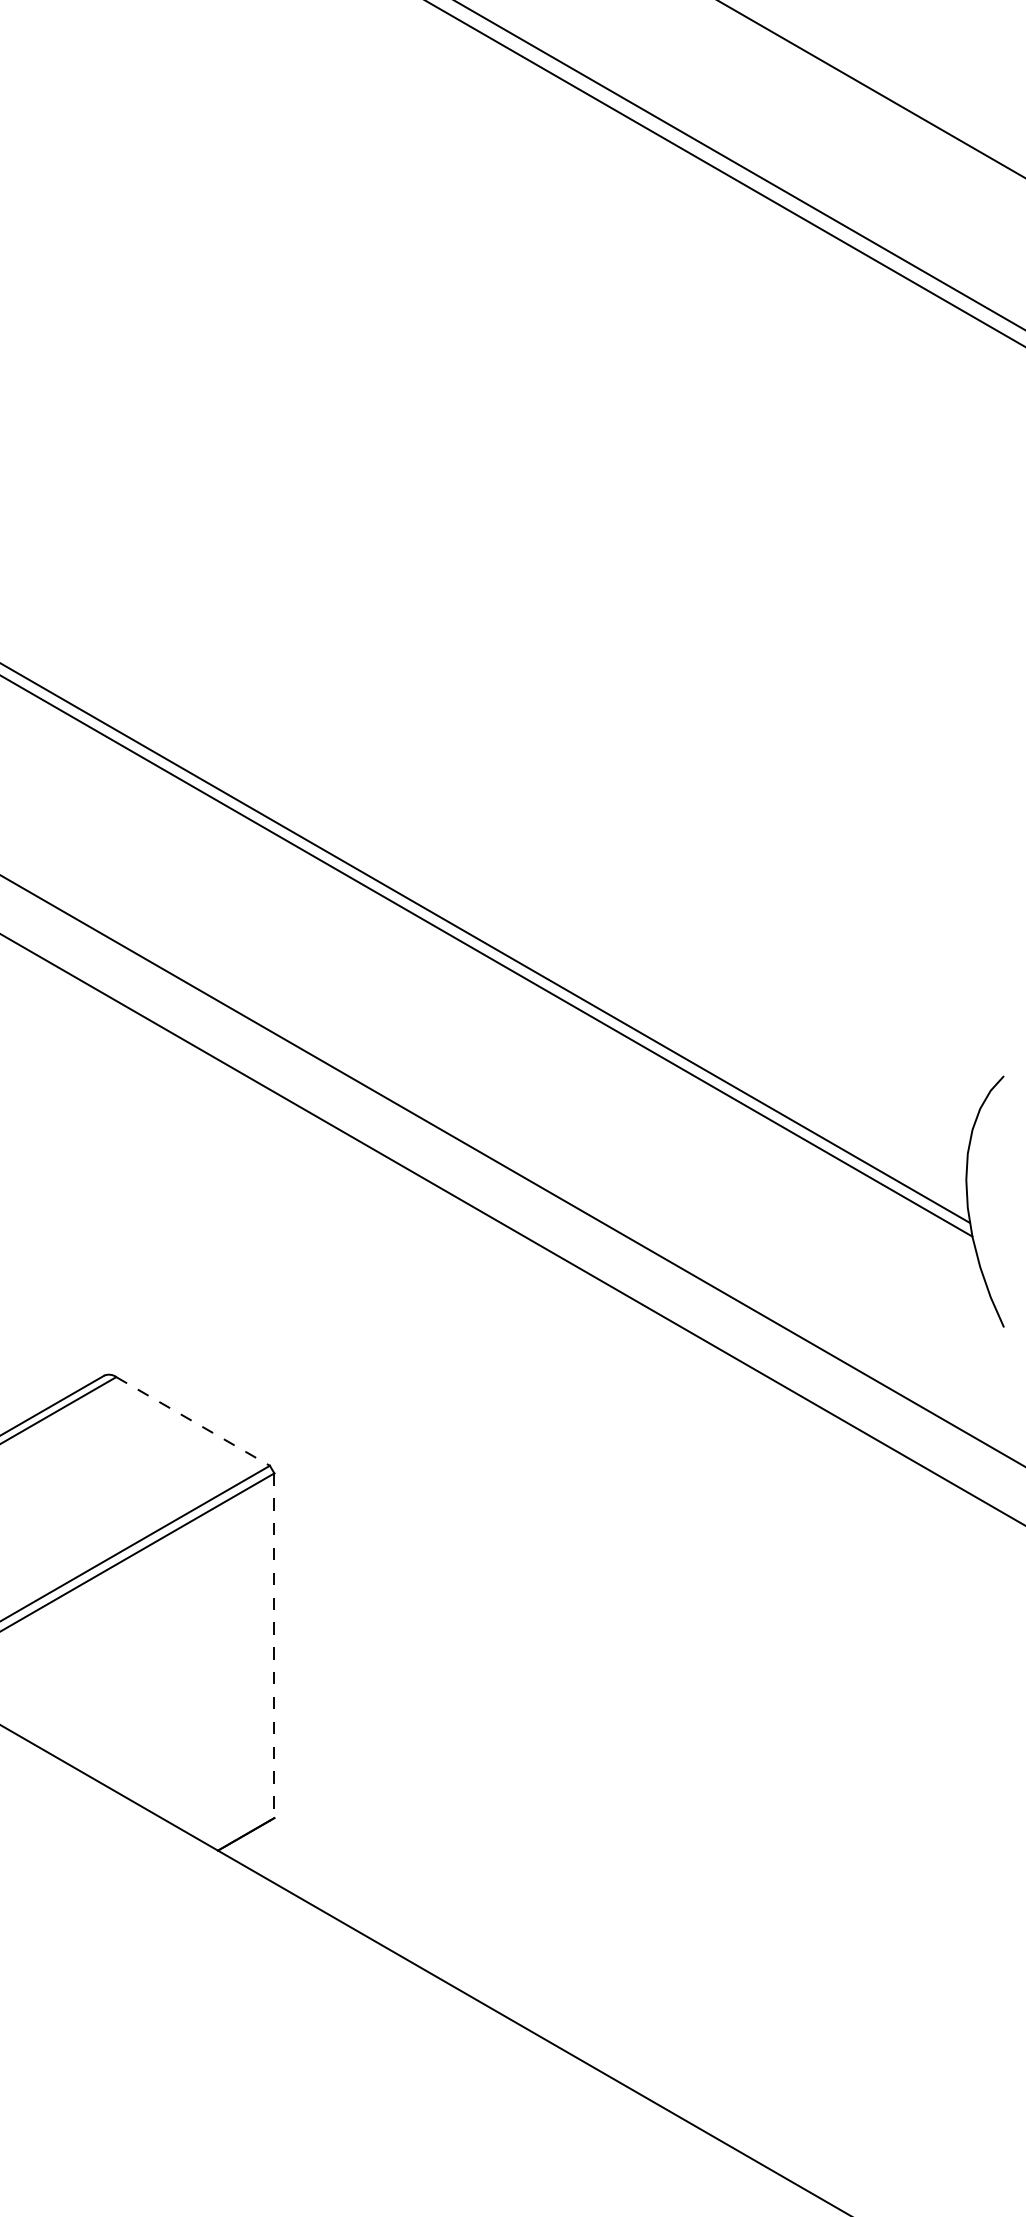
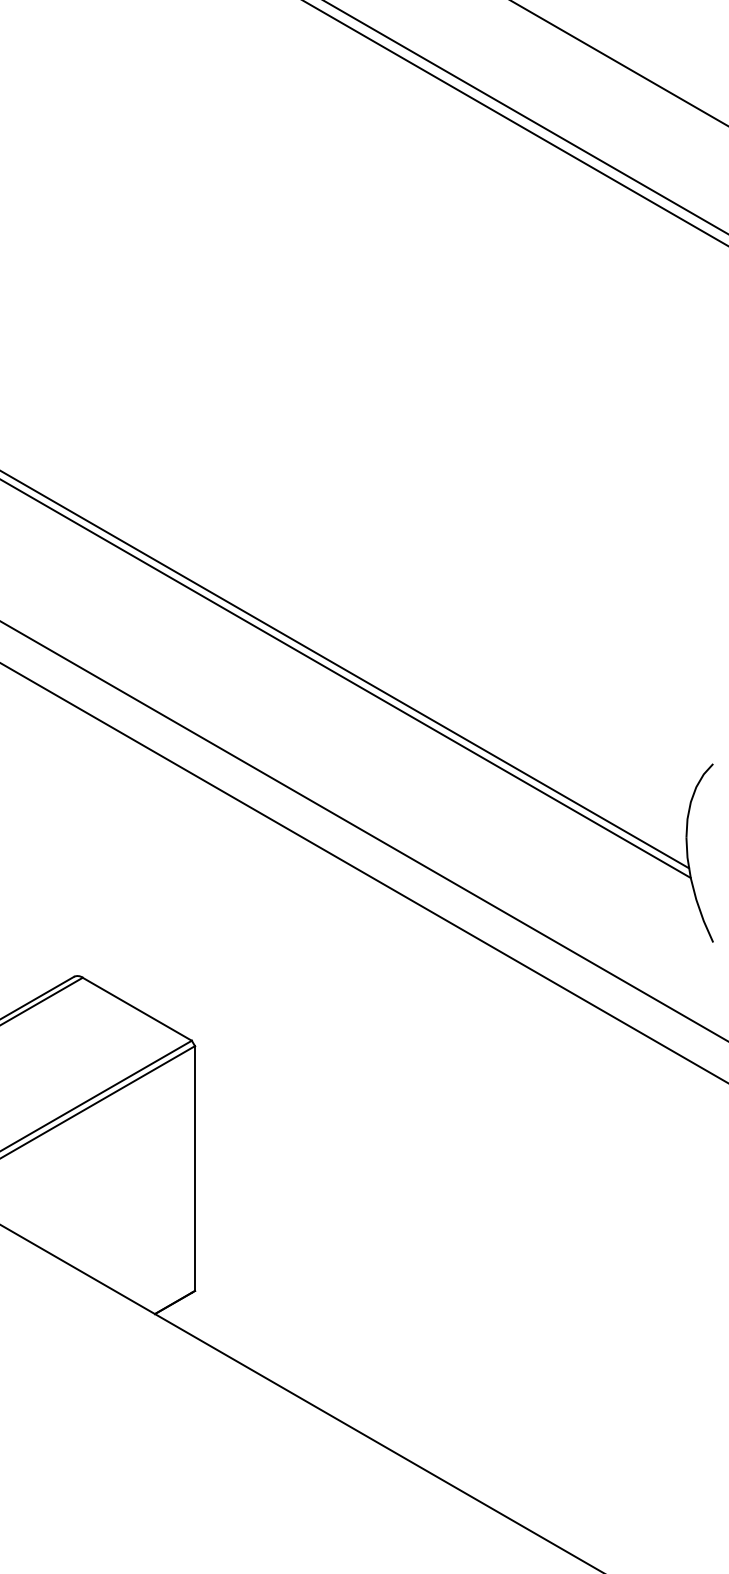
line: (193, 1421) -> (137, 1009), dashed -> solid
line: (274, 1646) -> (195, 1169), dashed -> solid

